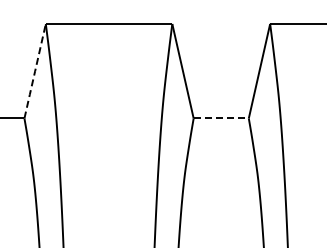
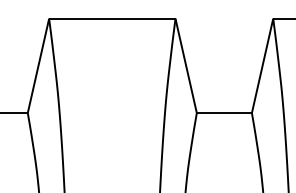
line: (35, 71) -> (38, 66), dashed -> solid
line: (221, 118) -> (224, 113), dashed -> solid

